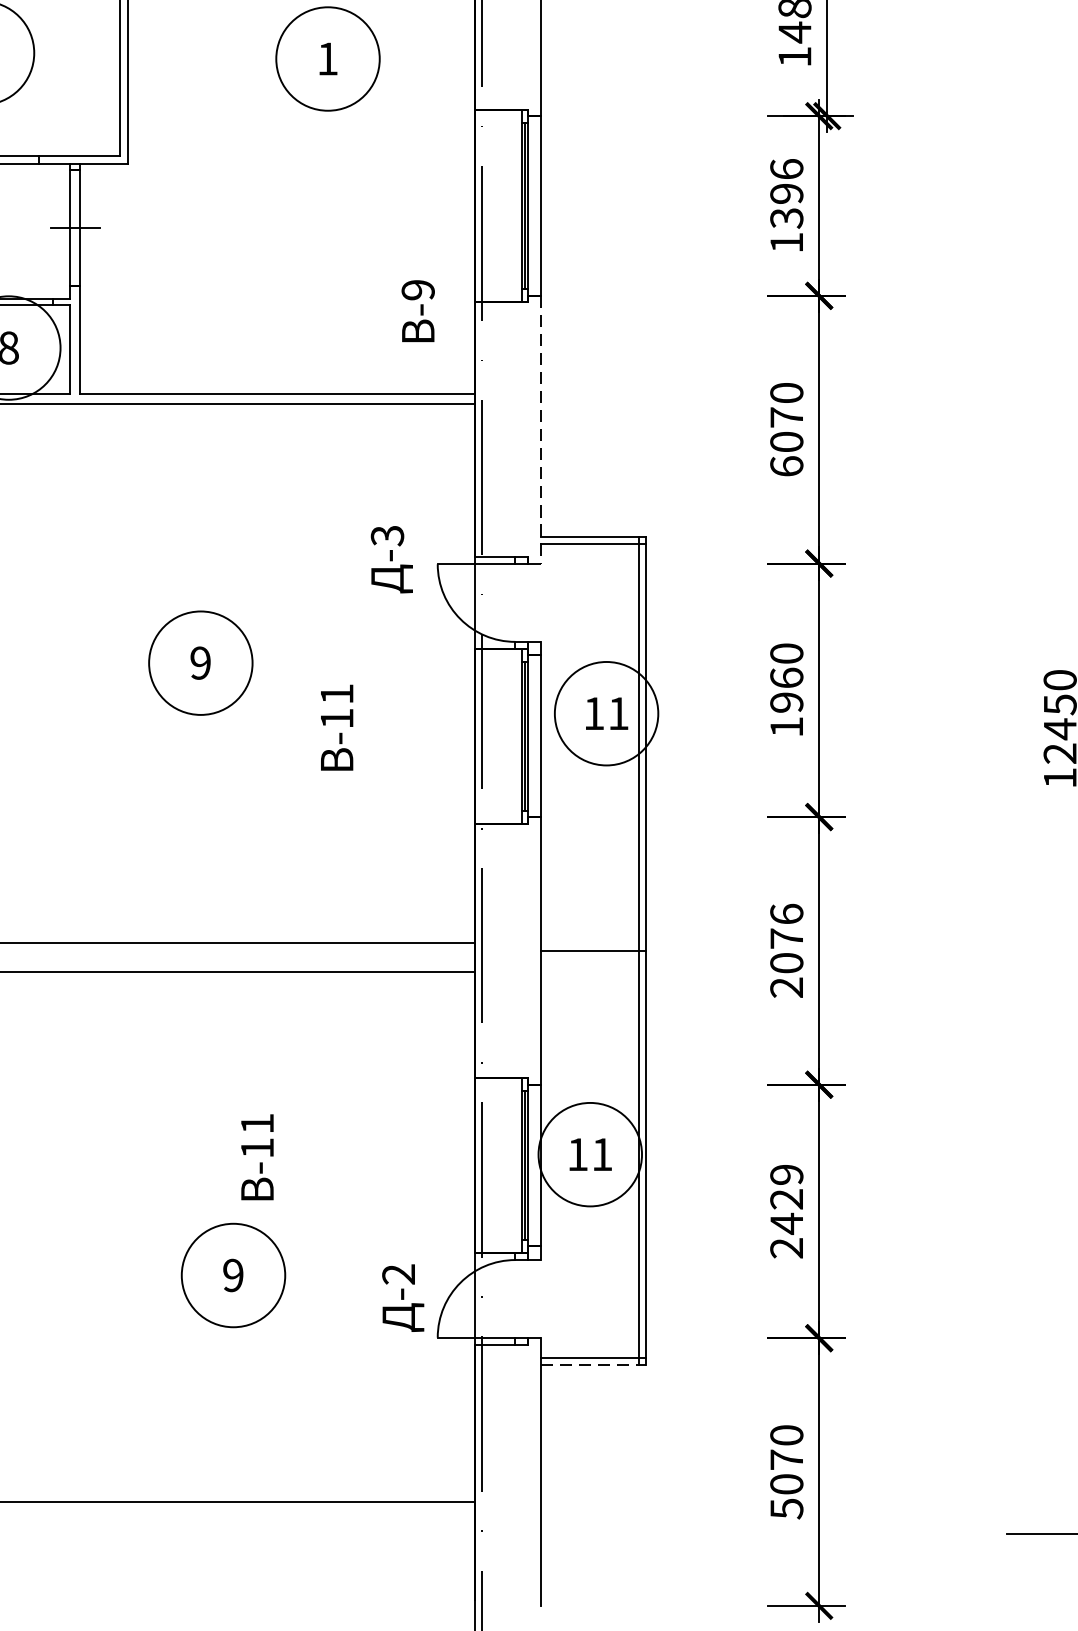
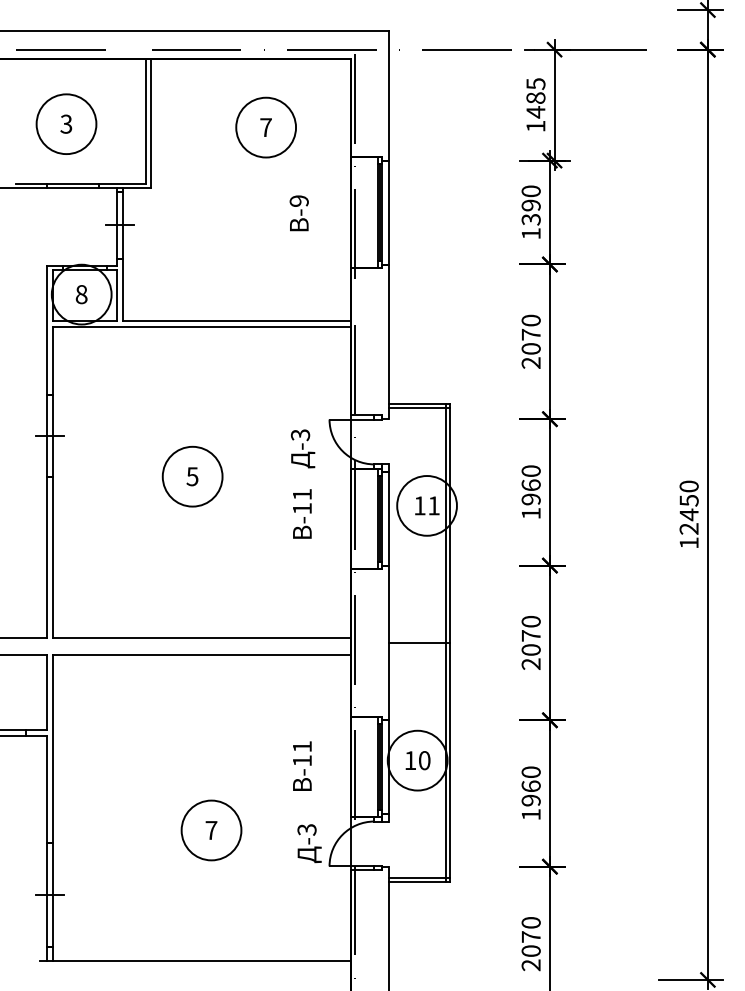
text: (326, 58) -> (265, 127), 1 -> 7
text: (785, 169) -> (530, 191), 1396 -> 1390
text: (416, 311) -> (298, 213), moved
line: (541, 430) -> (389, 342), dashed -> solid
text: (785, 465) -> (530, 362), 6070 -> 2070
text: (392, 558) -> (303, 448), moved
text: (200, 662) -> (192, 476), 9 -> 5
text: (337, 726) -> (302, 513), moved
text: (785, 913) -> (530, 621), 2076 -> 2070
text: (602, 1154) -> (424, 760), 11 -> 10
text: (257, 1156) -> (302, 765), moved
text: (785, 1211) -> (530, 793), 2429 -> 1960
text: (399, 1273) -> (307, 829), -2 -> -3
text: (233, 1275) -> (211, 830), 9 -> 7
line: (595, 1365) -> (420, 882), dashed -> solid
text: (785, 1509) -> (530, 965), 5070 -> 2070

